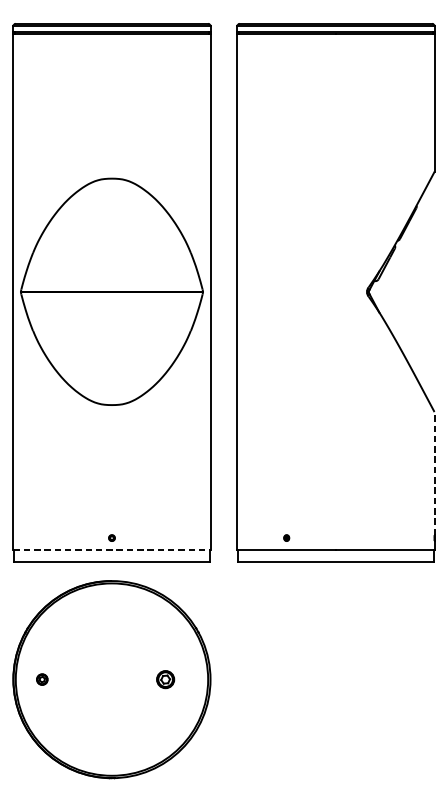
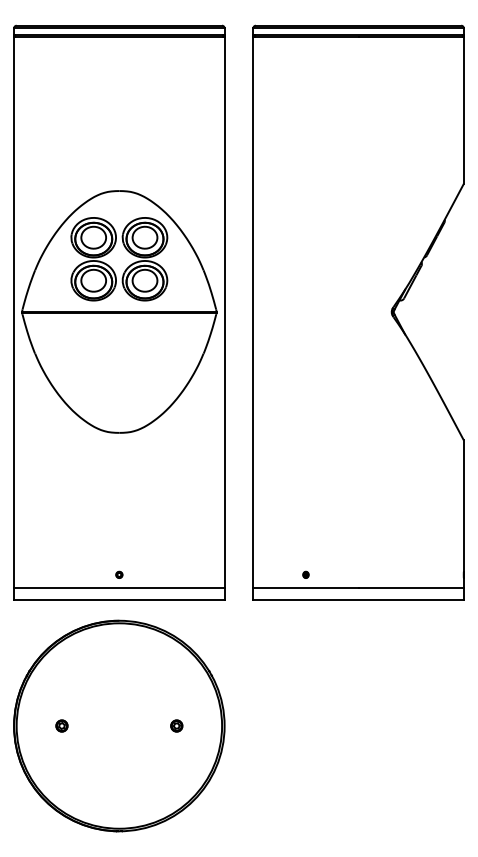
part: (104, 235) -> (111, 251), added
line: (434, 474) -> (463, 506), dashed -> solid
line: (112, 549) -> (119, 587), dashed -> solid
part: (41, 679) -> (61, 725), moved
part: (165, 679) -> (176, 725), size x0.62

